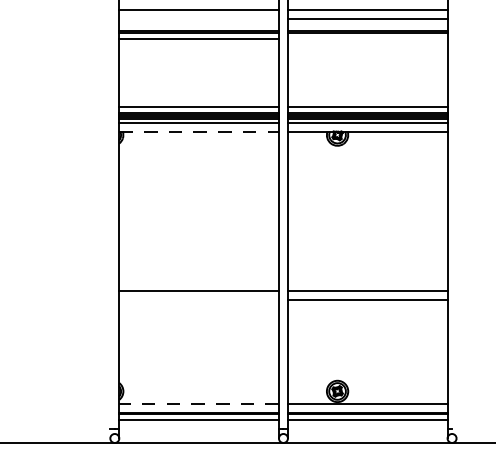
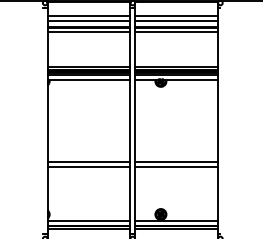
line: (198, 19) -> (88, 21), added
line: (367, 39) -> (176, 31), added
line: (200, 131) -> (89, 79), dashed -> solid
line: (198, 300) -> (88, 167), added
line: (198, 402) -> (88, 220), dashed -> solid

